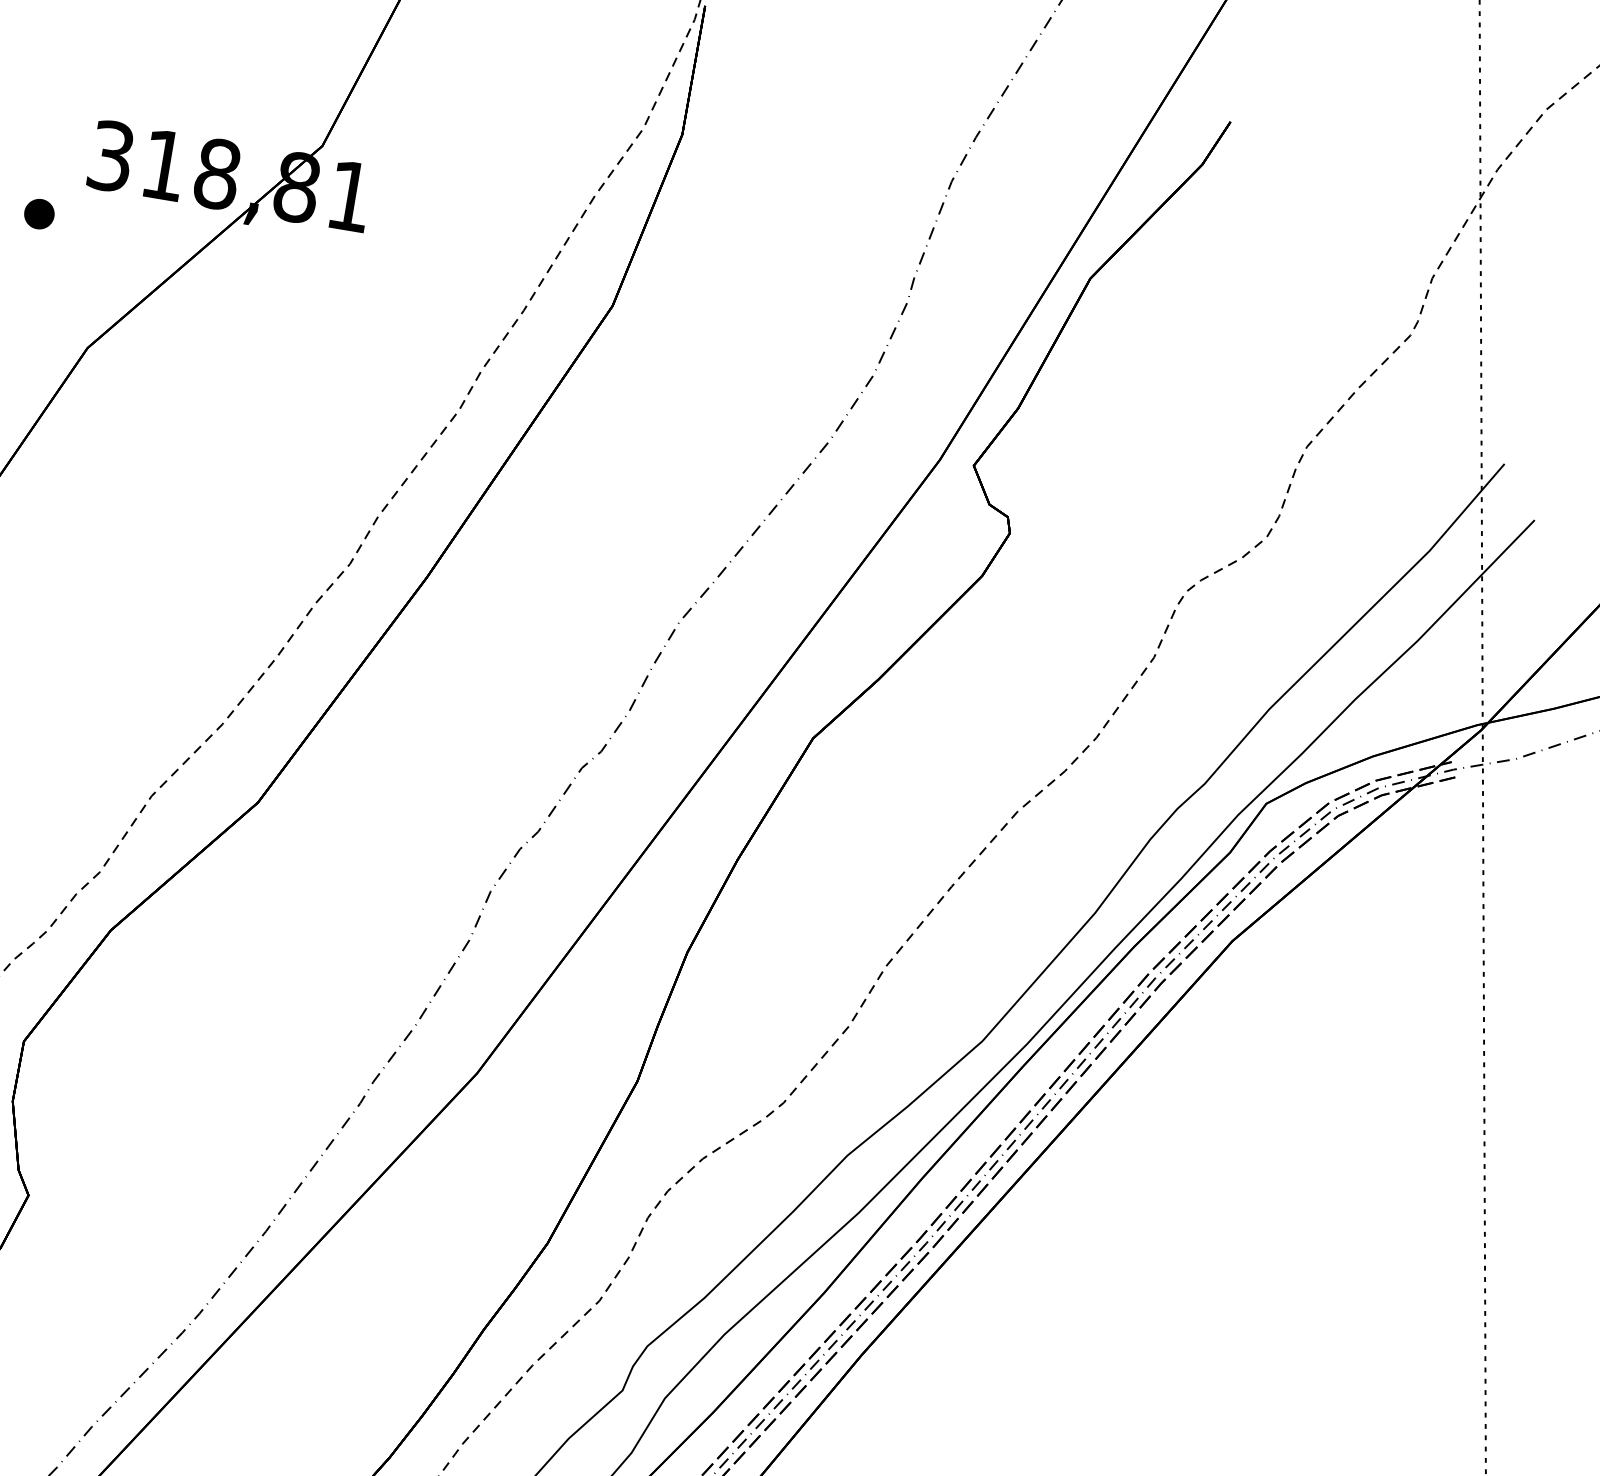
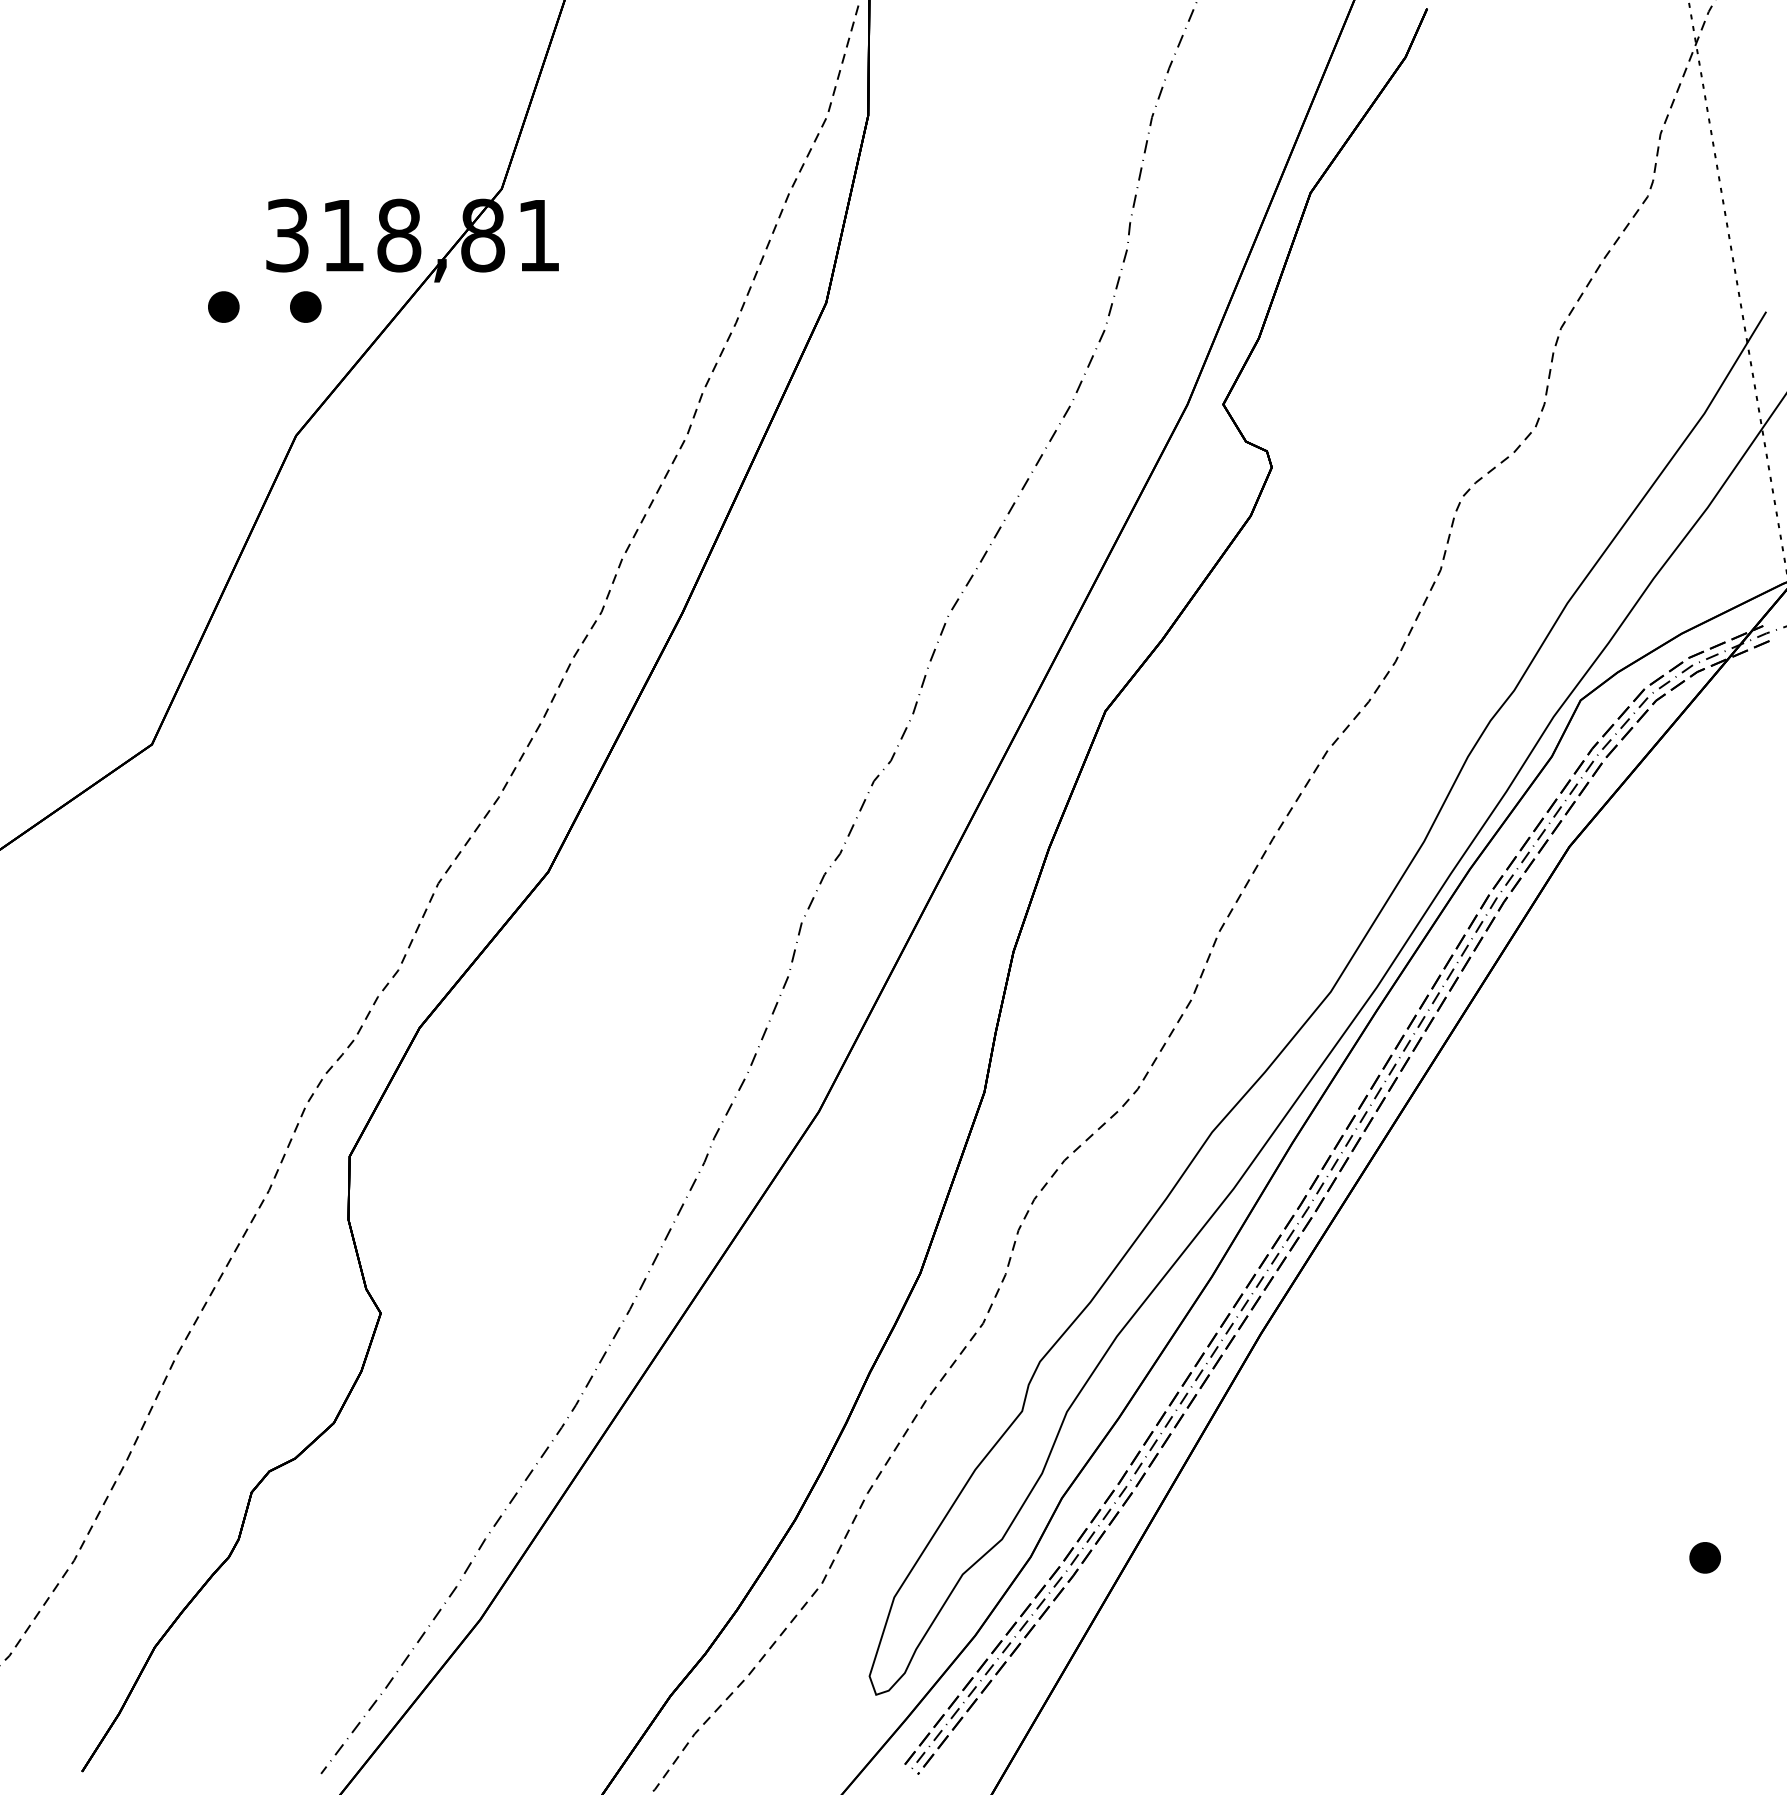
part: (117, 226) -> (305, 306), added

